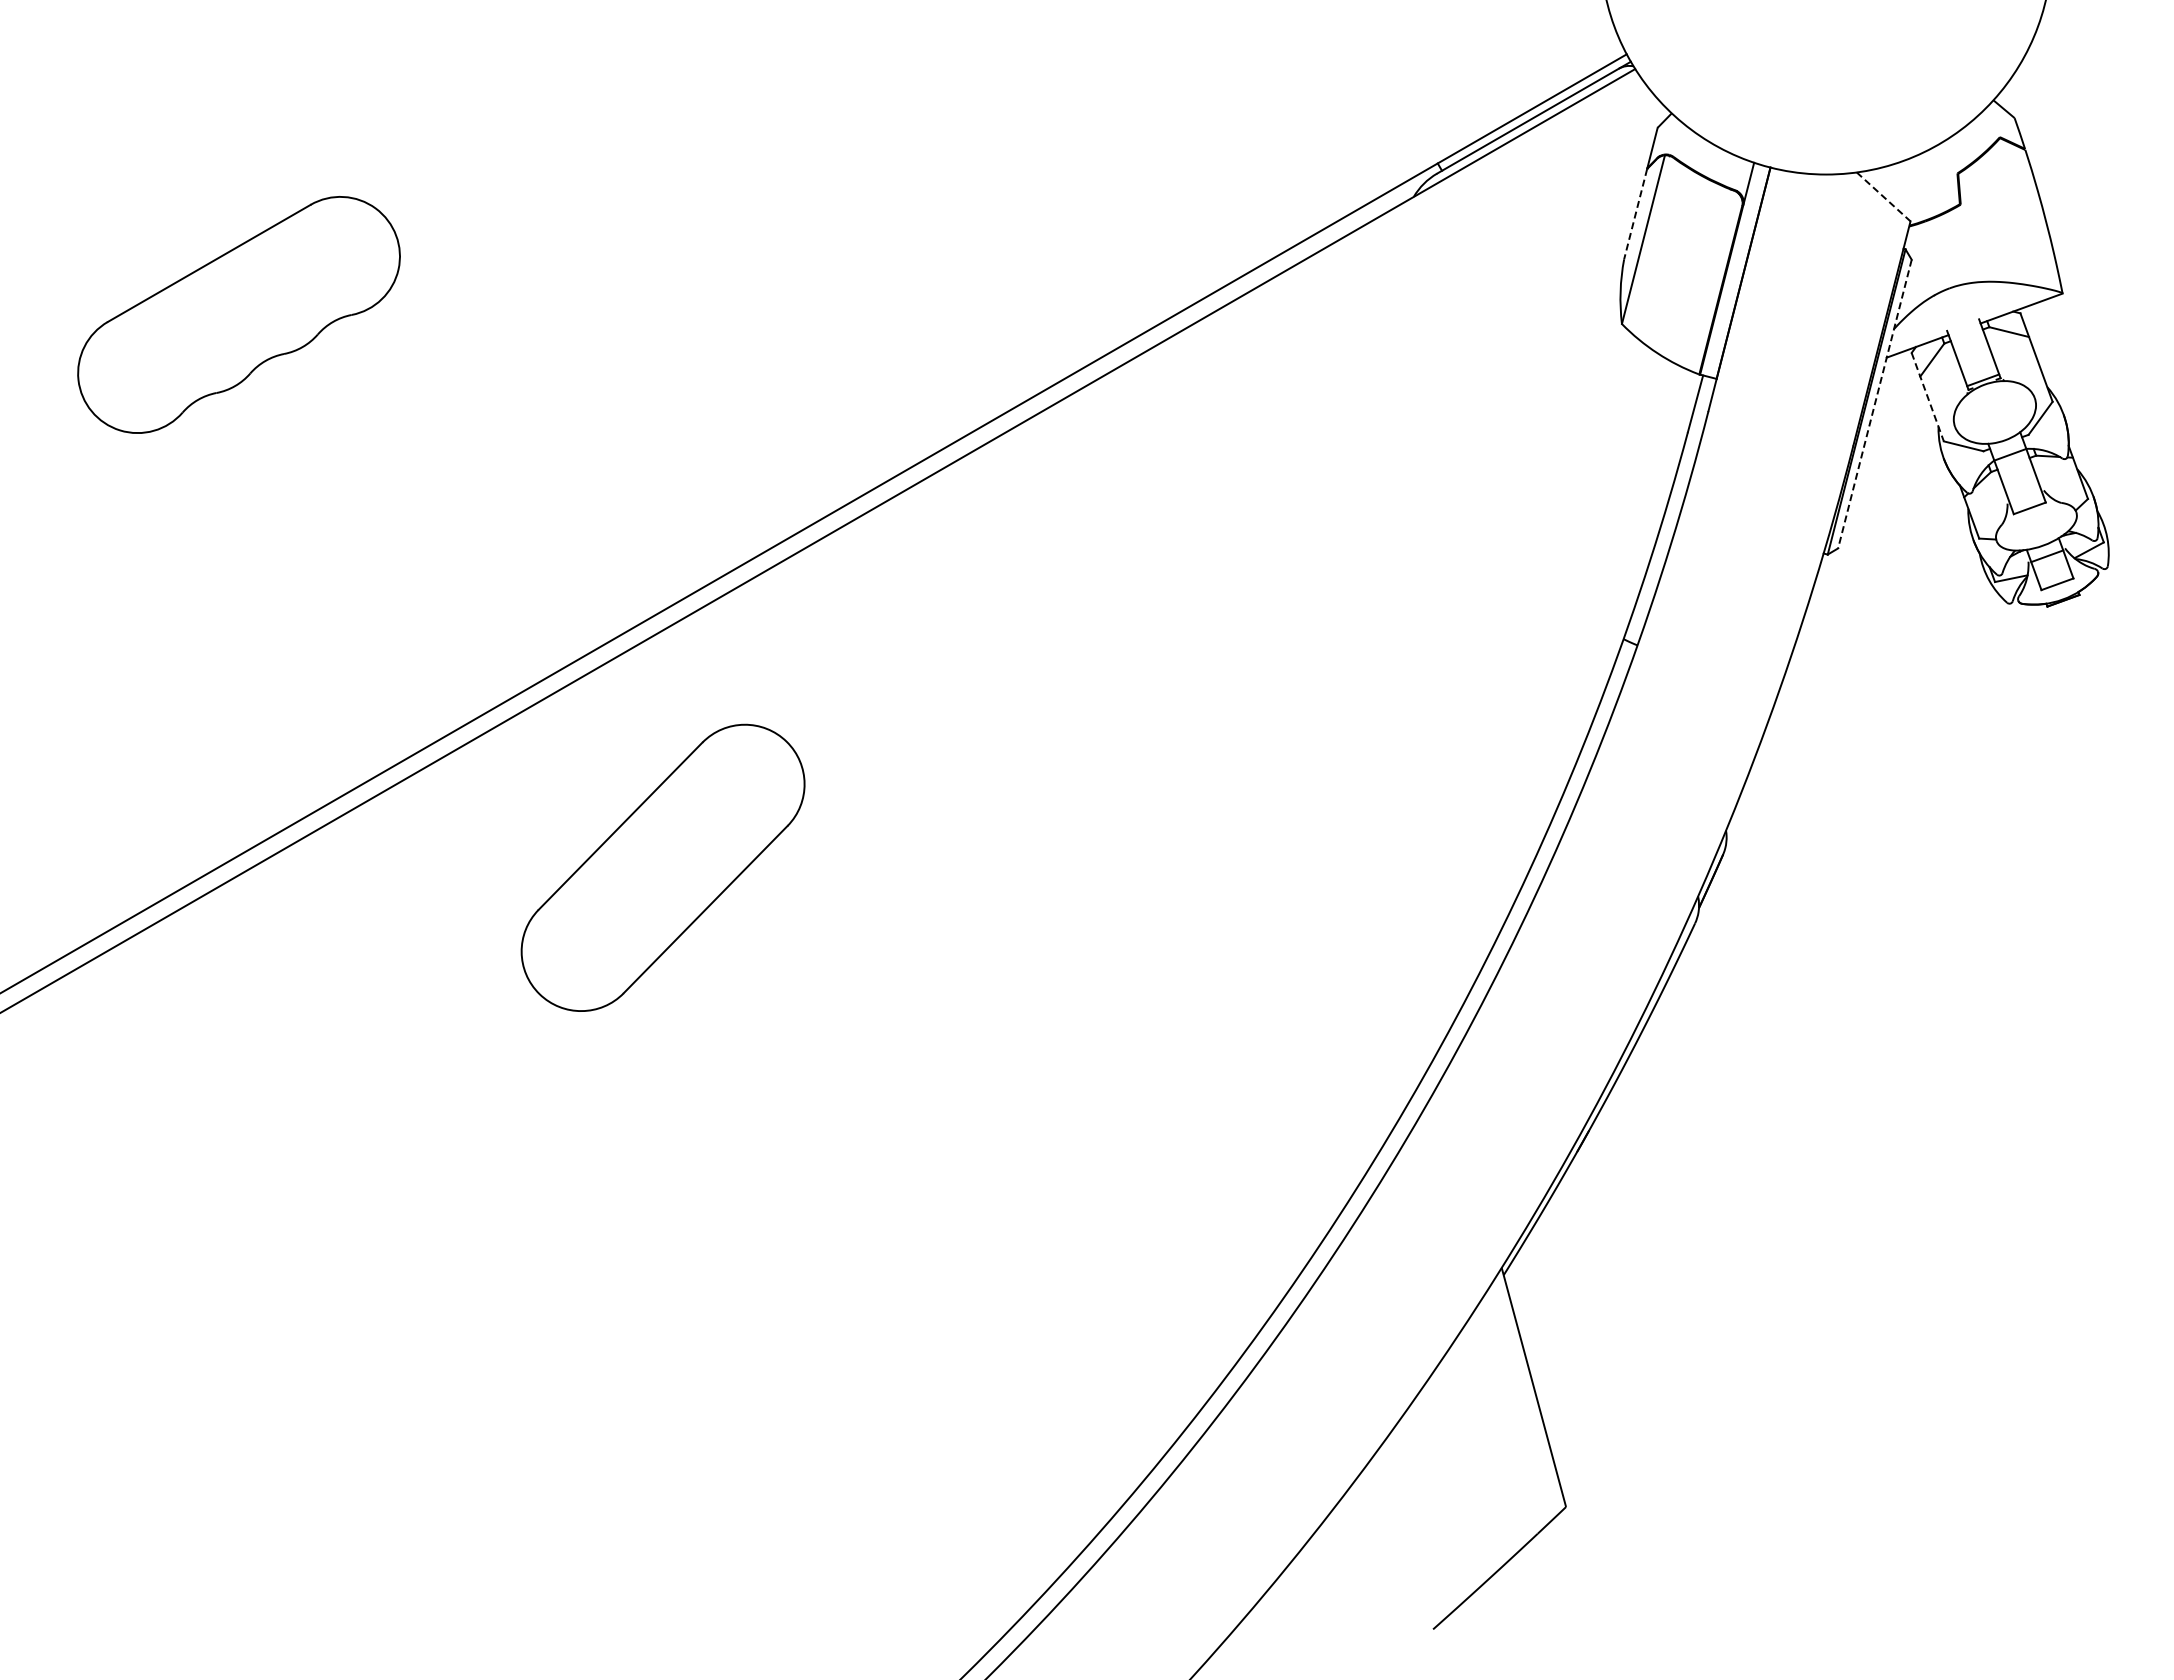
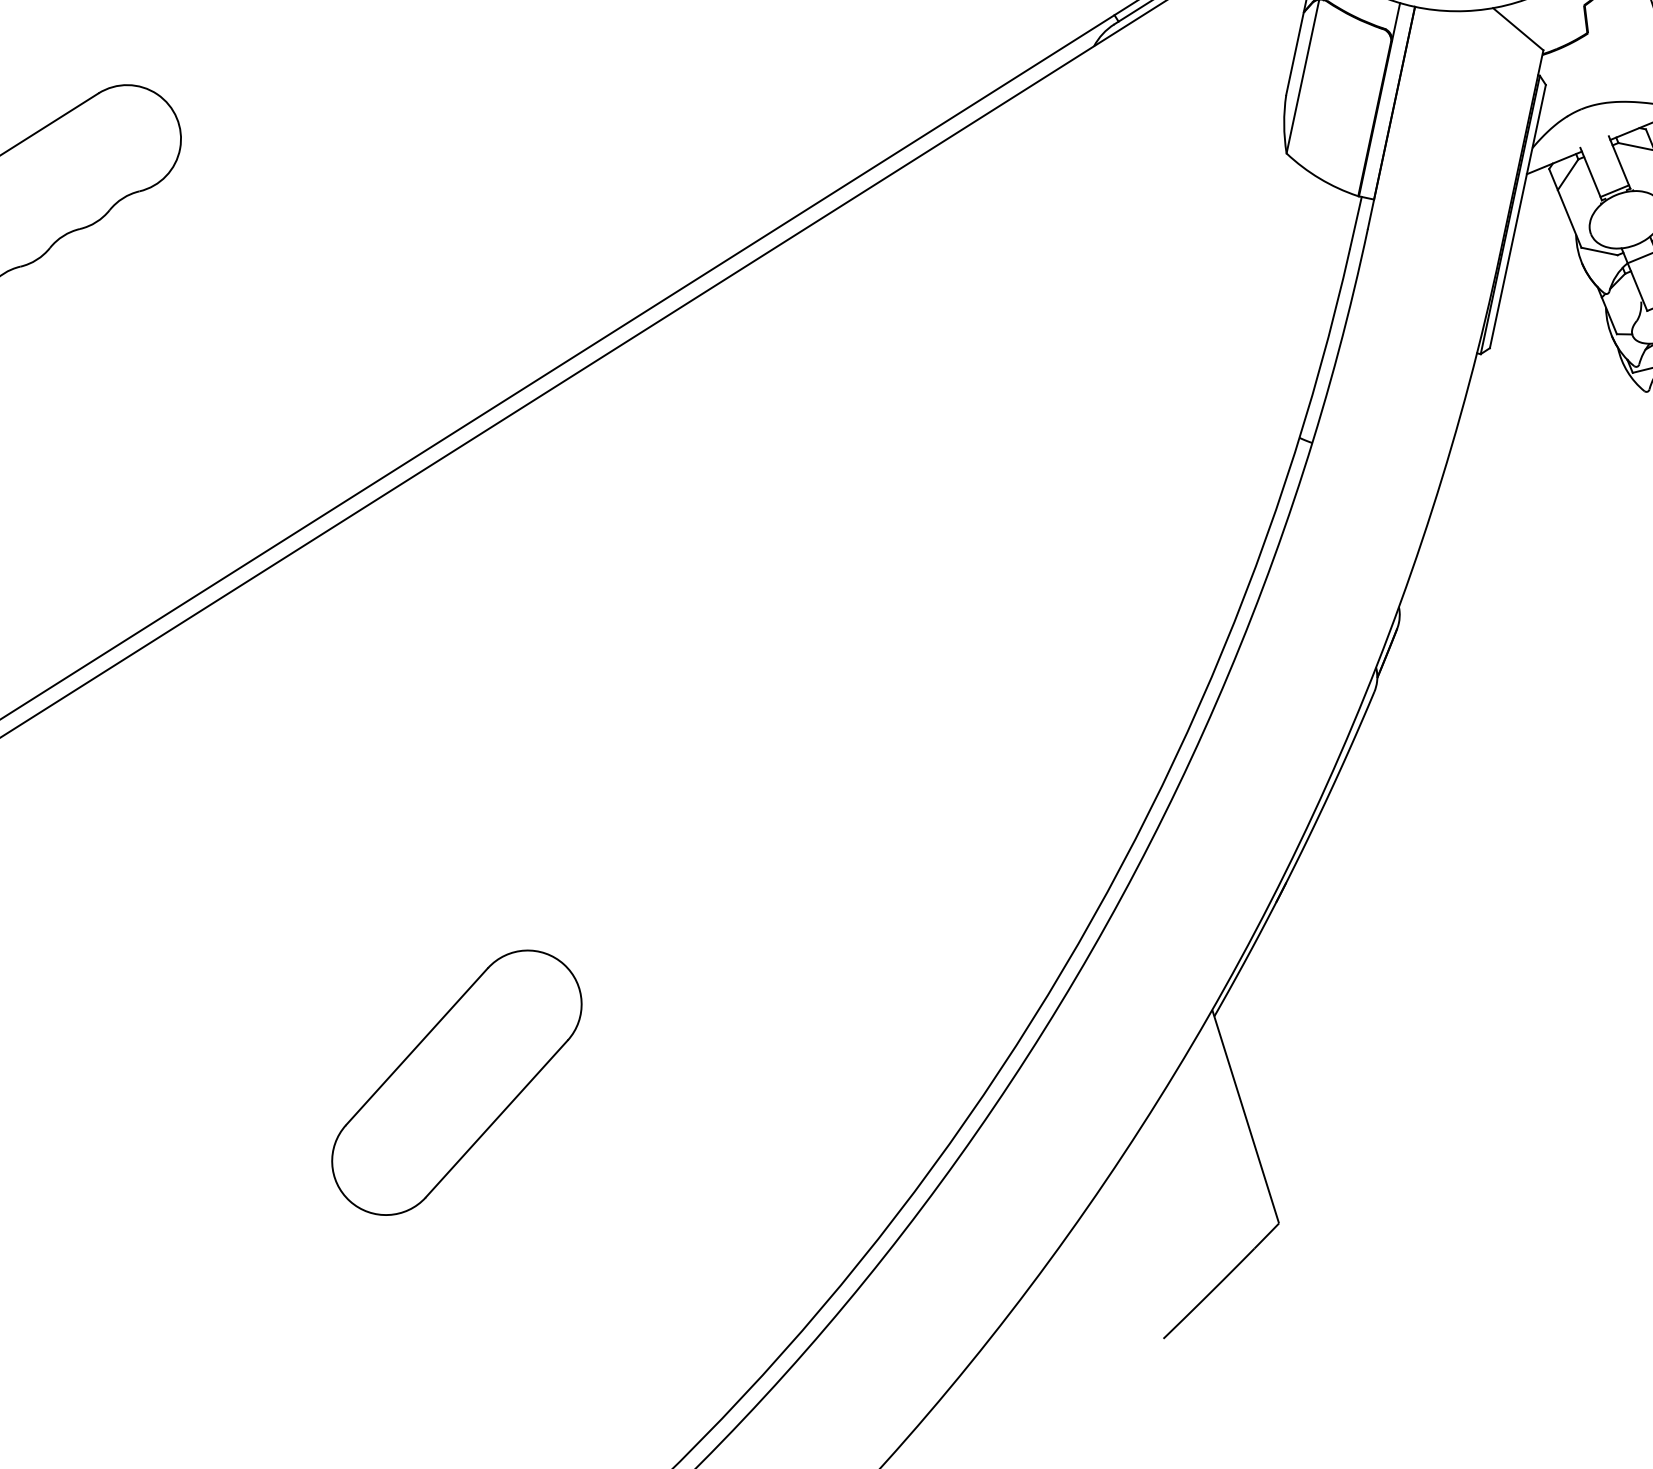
line: (1884, 197) -> (1519, 29), dashed -> solid
line: (1635, 214) -> (1294, 54), dashed -> solid
line: (1927, 397) -> (1565, 208), dashed -> solid
line: (1874, 404) -> (1517, 216), dashed -> solid
part: (662, 867) -> (456, 1082), moved

